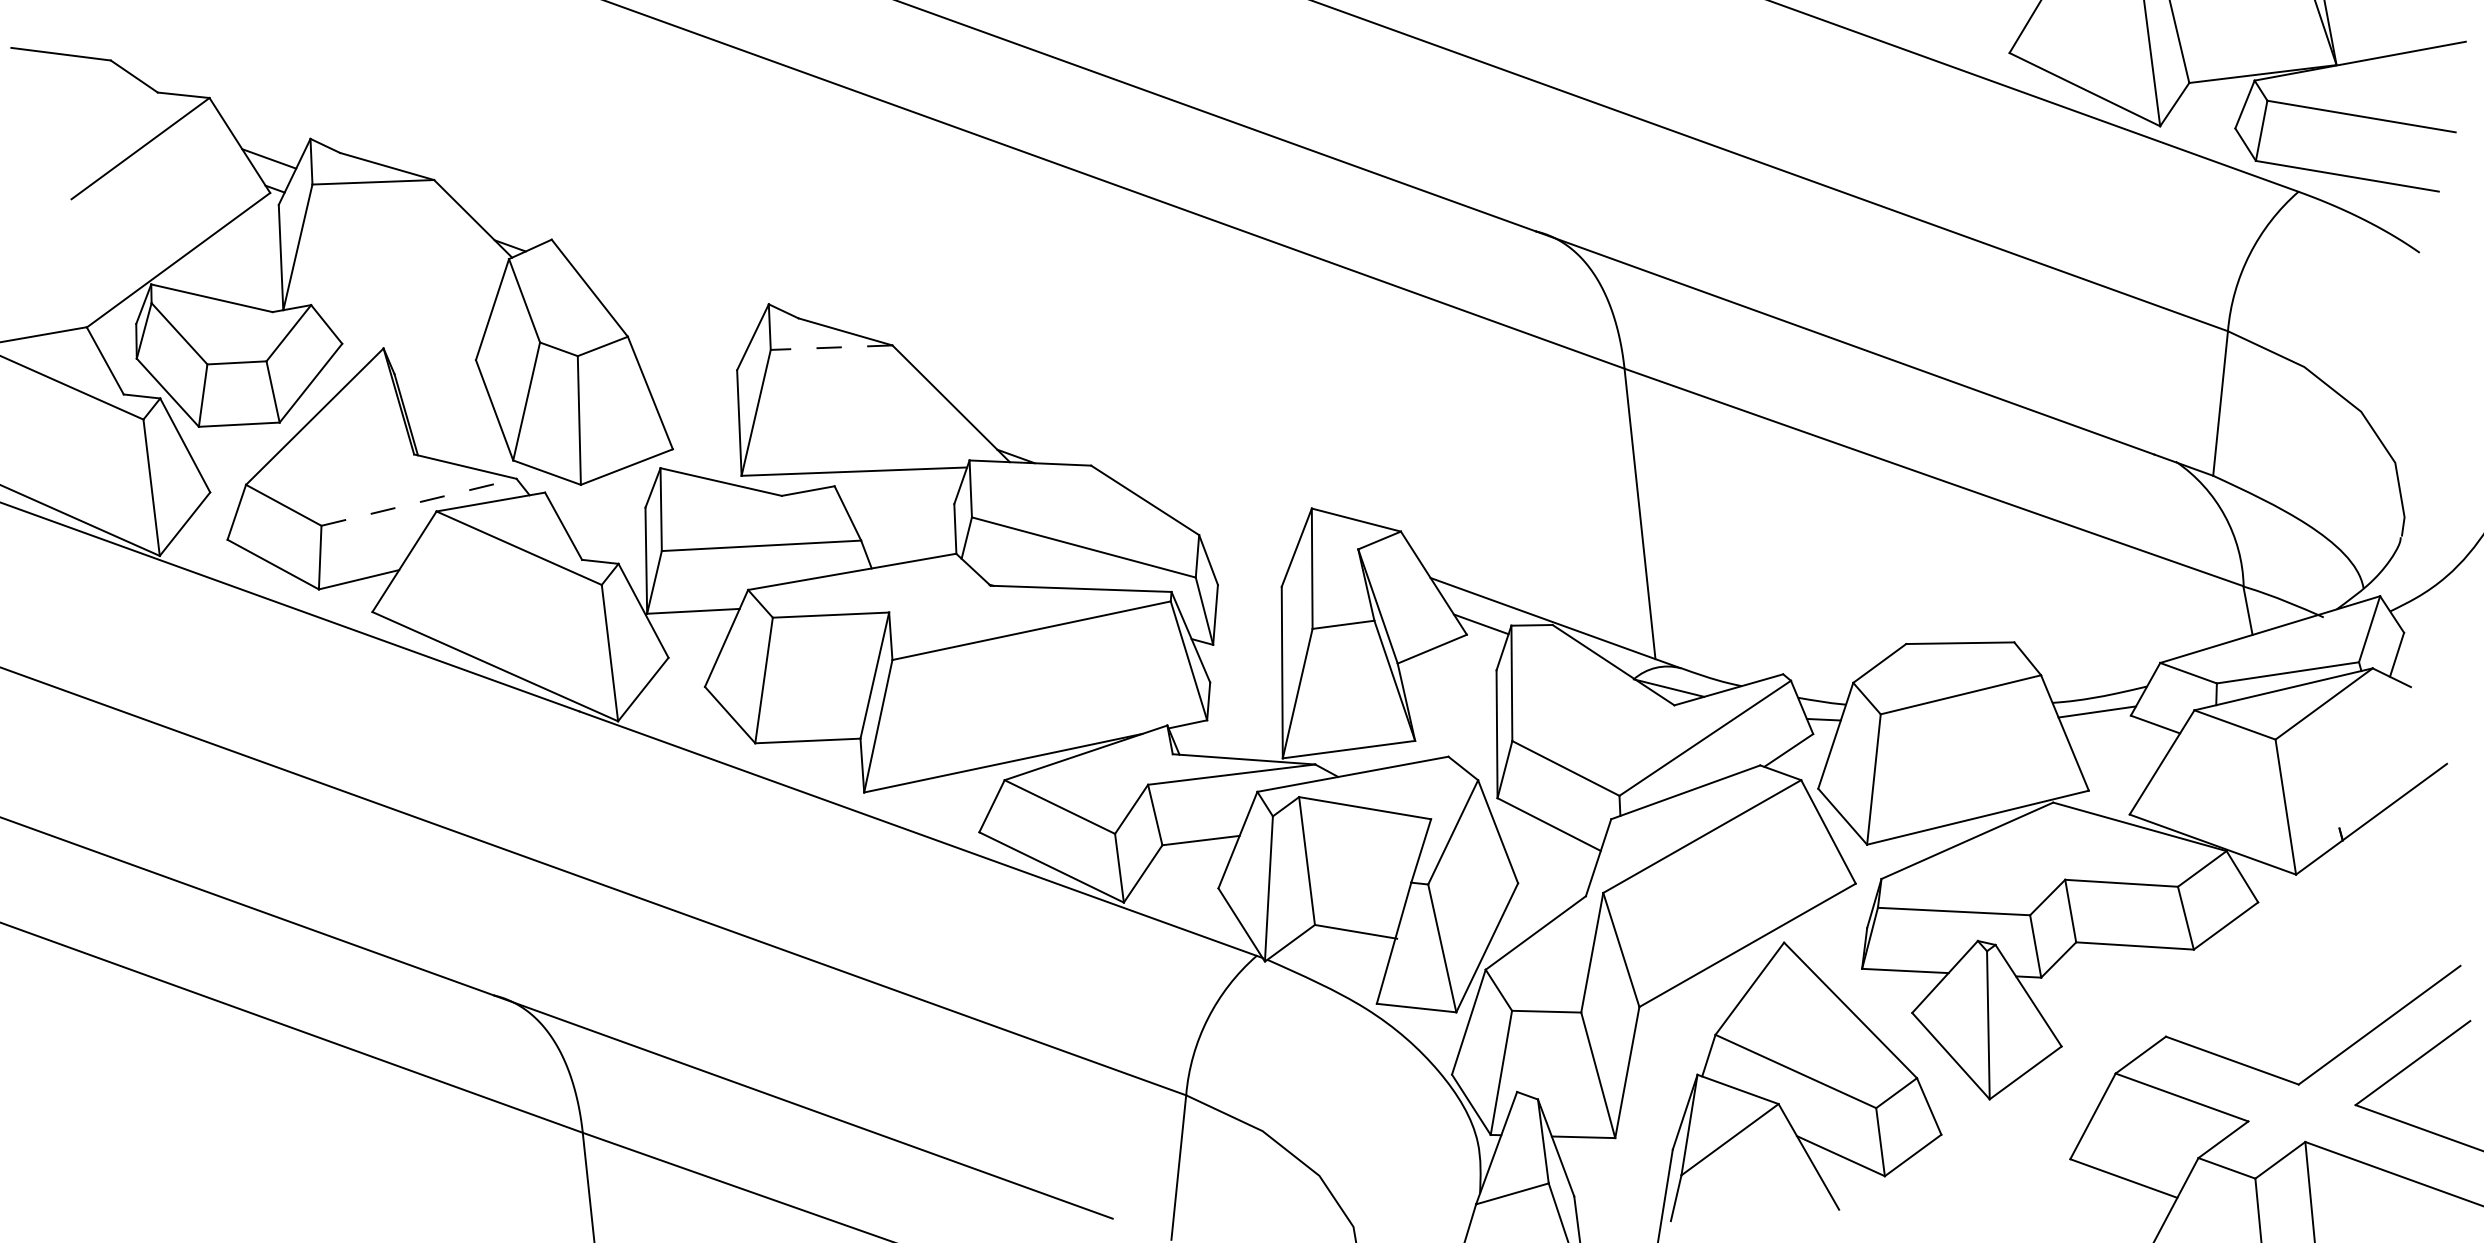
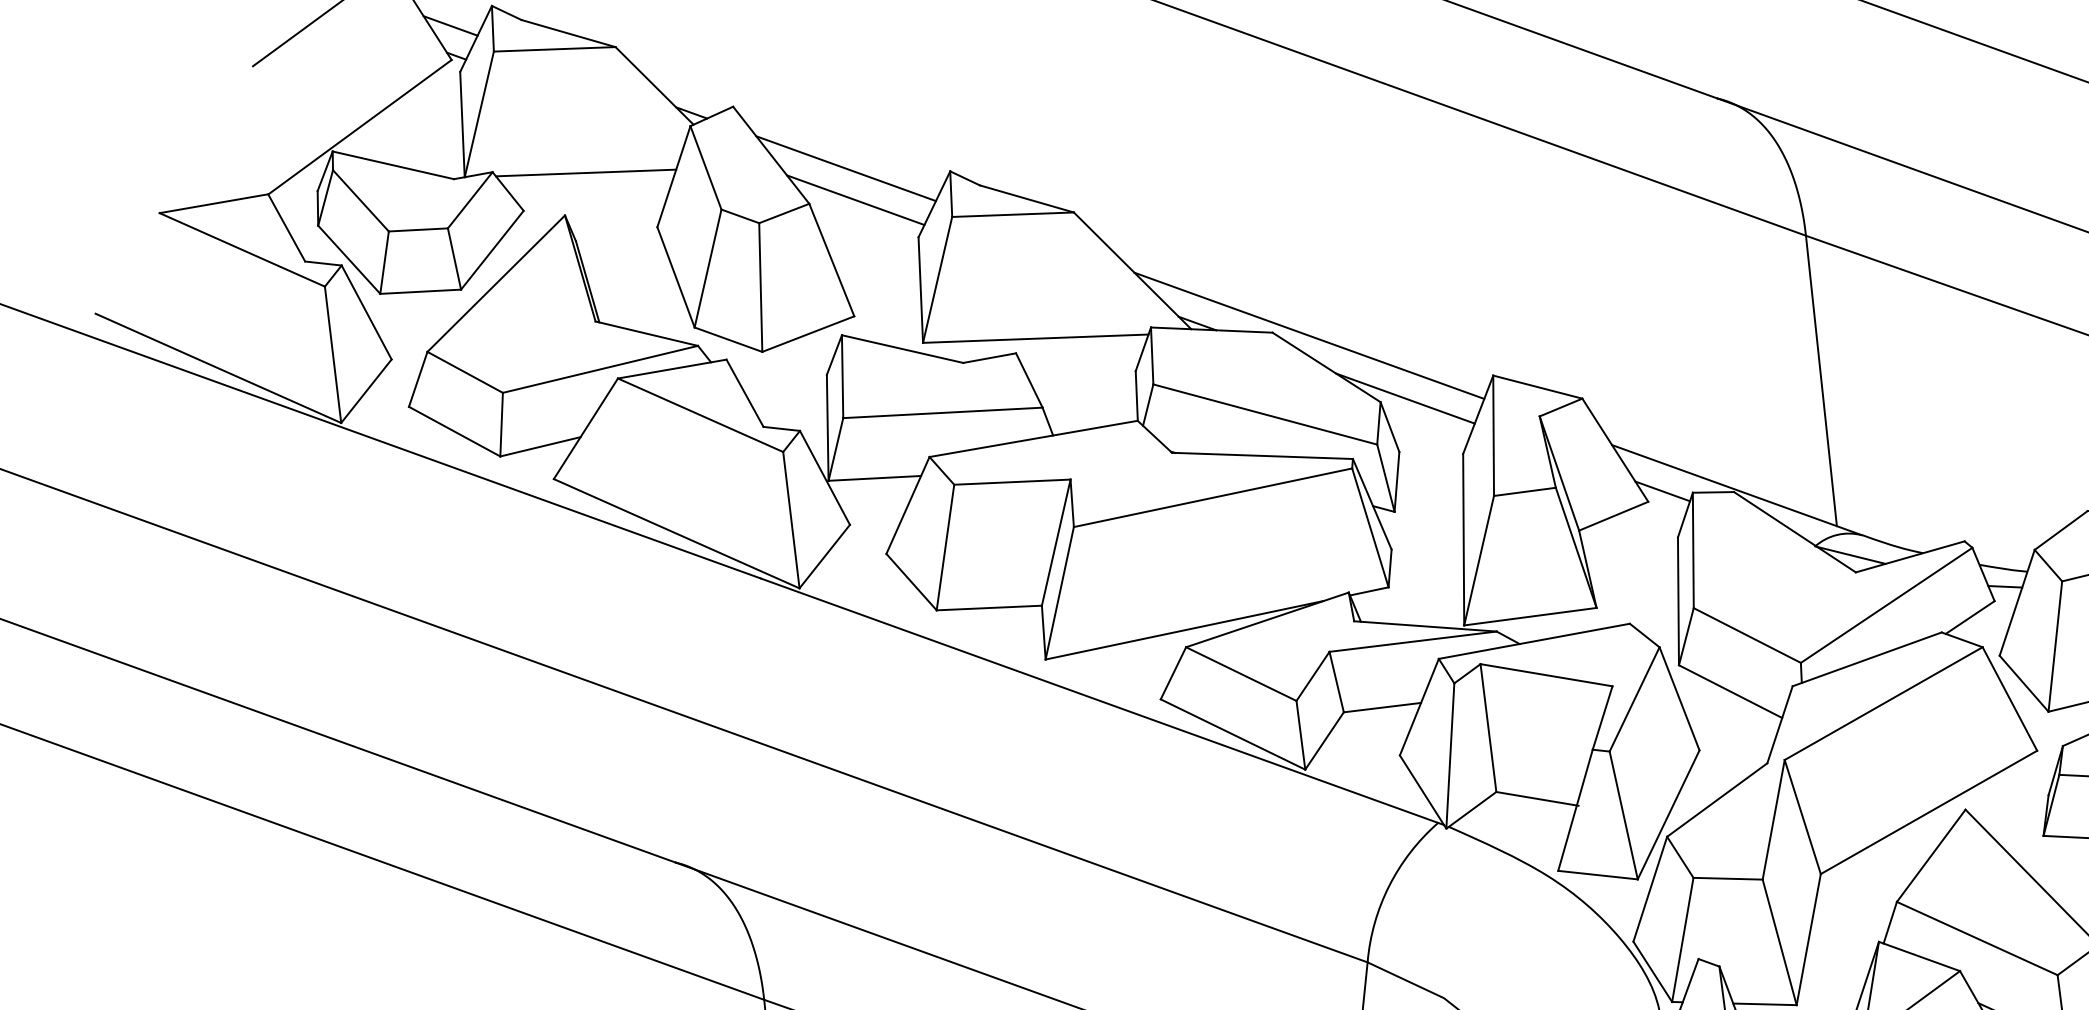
line: (664, 301) -> (845, 168), added
line: (404, 305) -> (585, 172), added
line: (674, 332) -> (855, 199), added
line: (831, 347) -> (1012, 214), dashed -> solid
line: (1127, 468) -> (1308, 335), added
line: (419, 502) -> (600, 369), dashed -> solid
line: (1223, 531) -> (1404, 398), added

